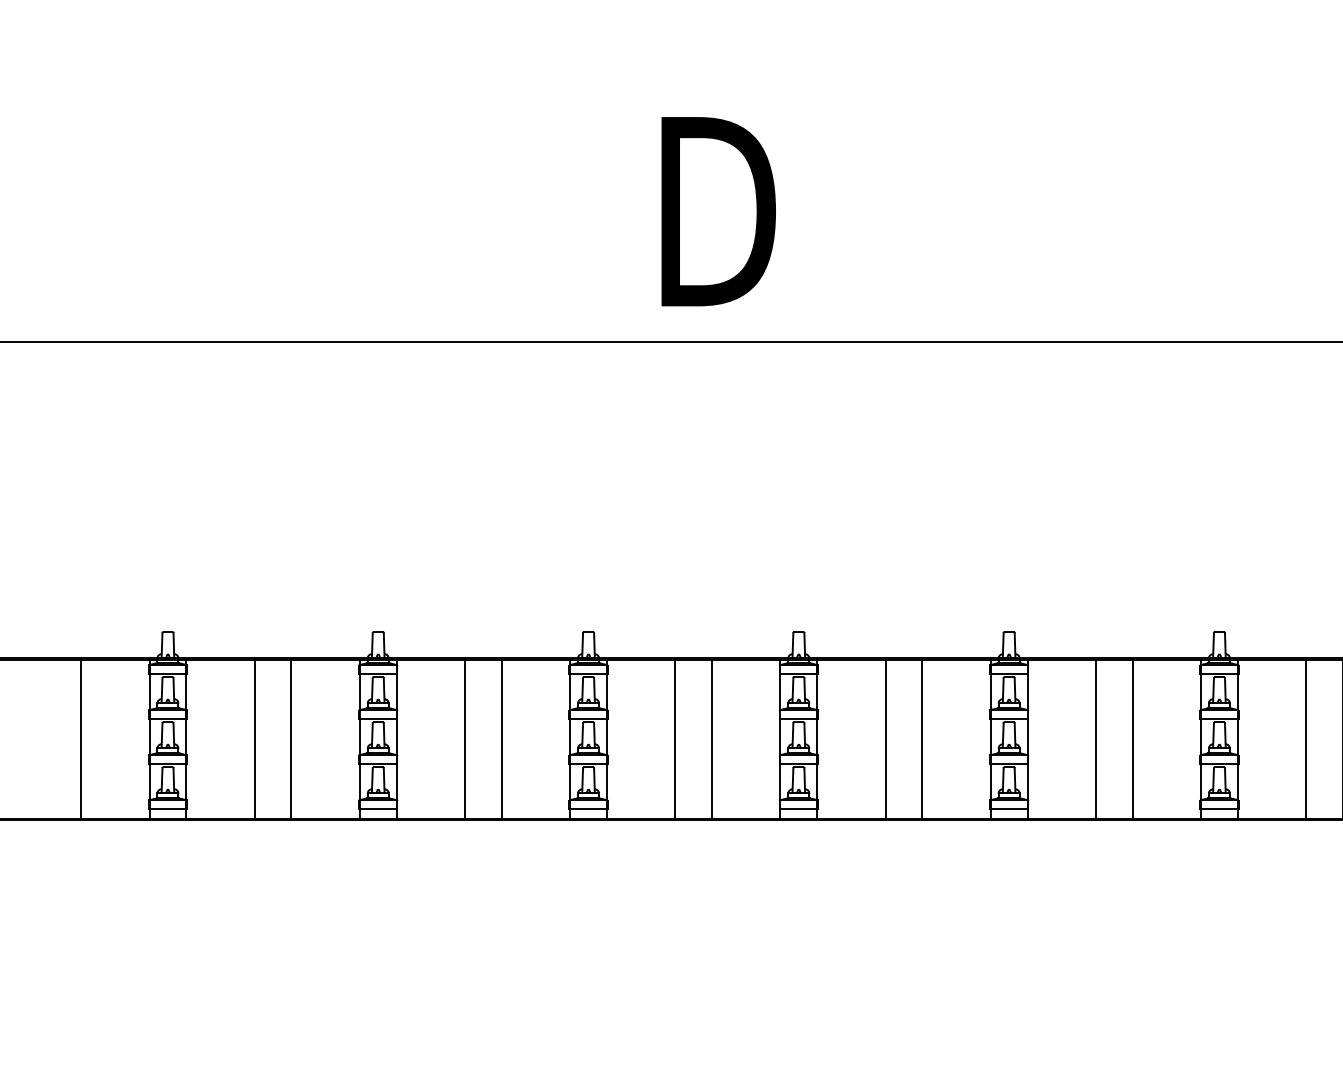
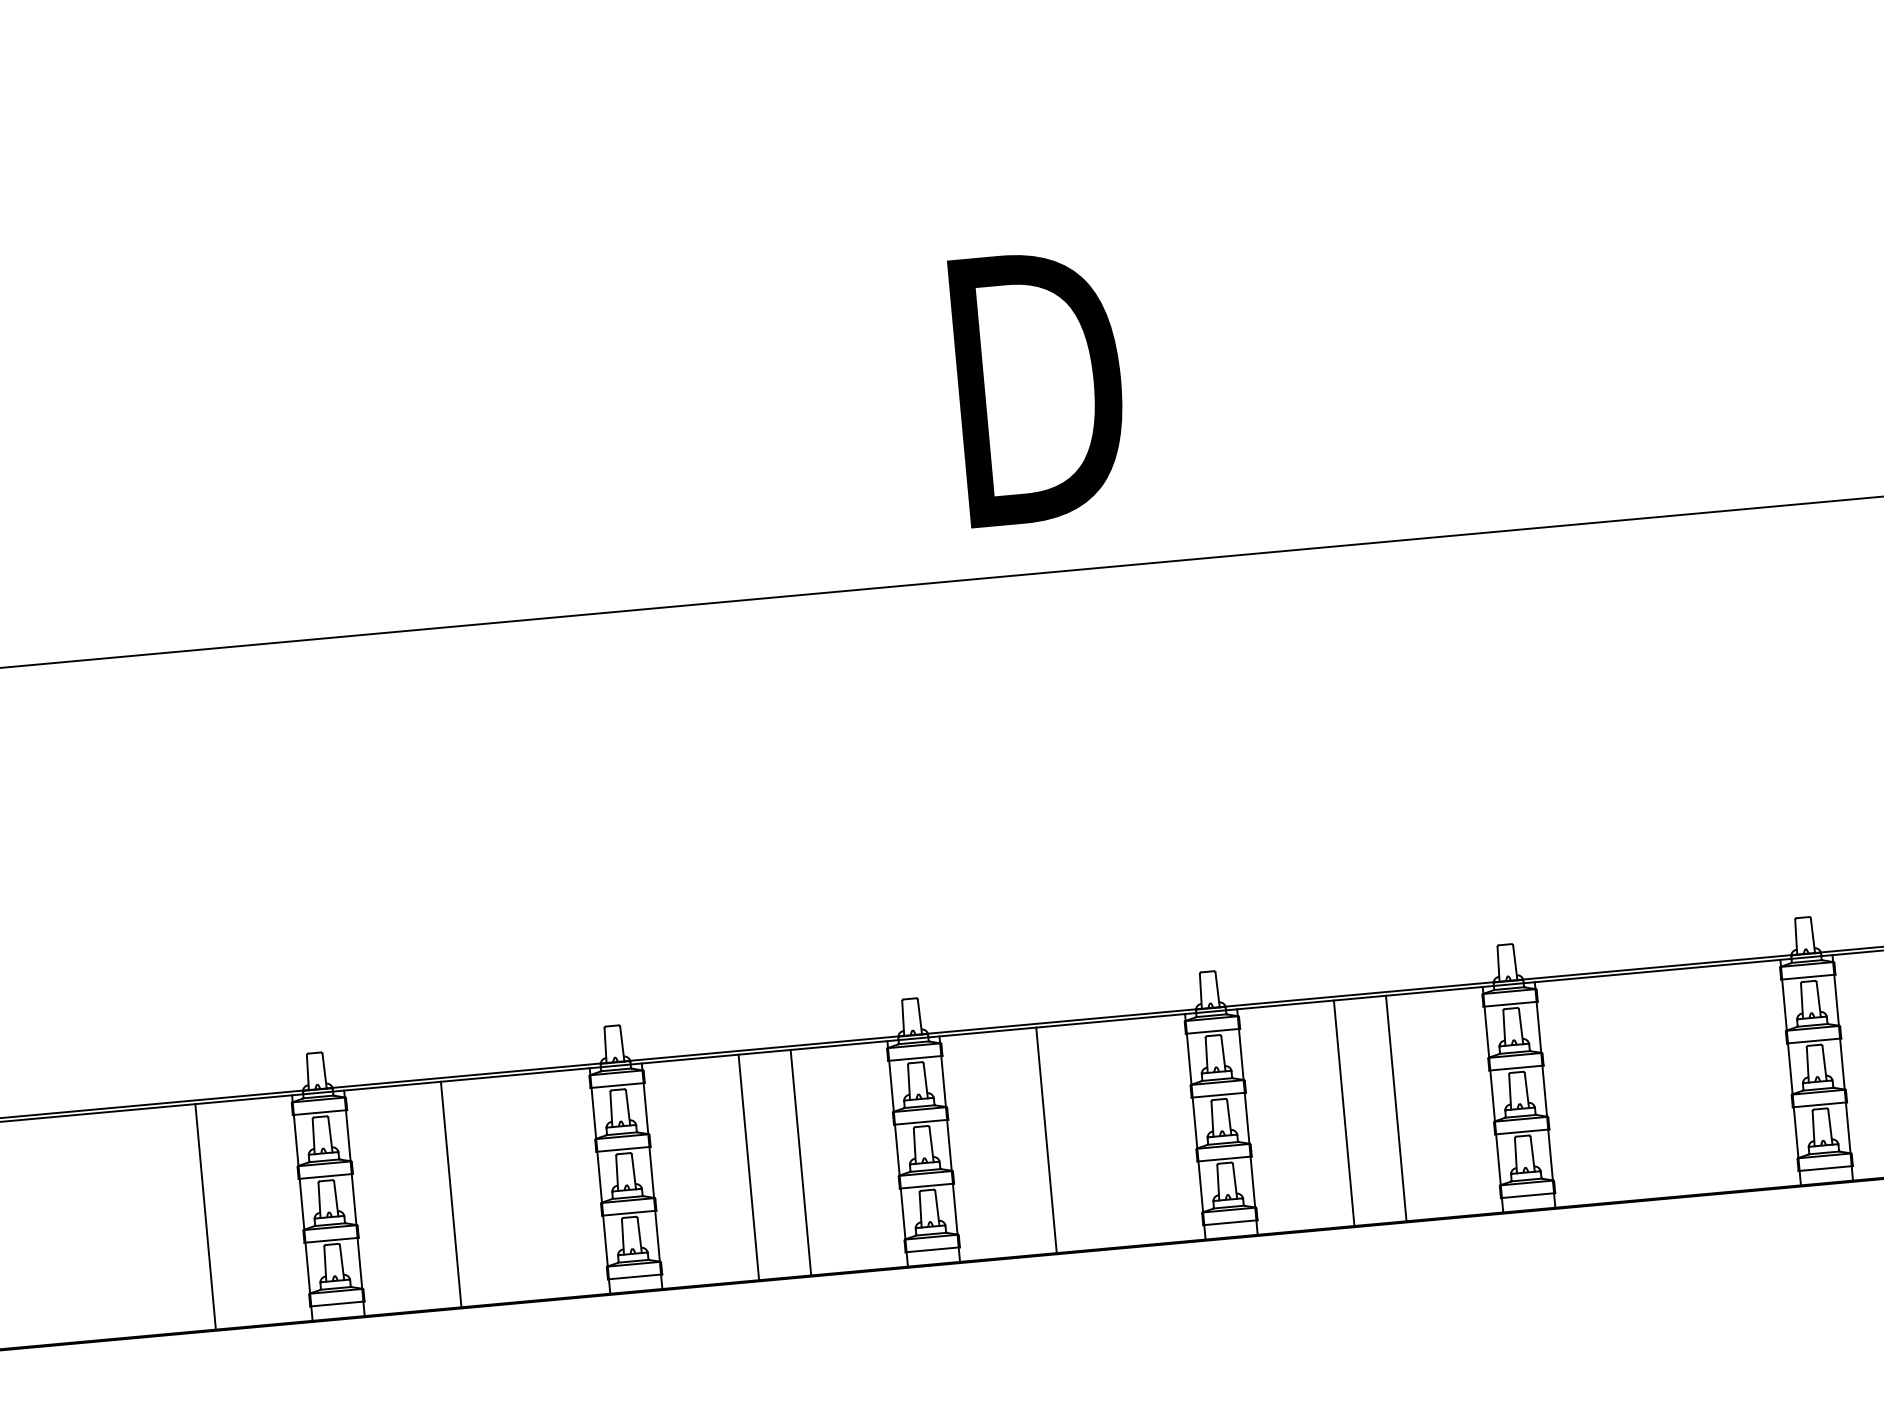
line: (291, 739) -> (503, 1189), removed
line: (712, 739) -> (1099, 1135), removed
line: (1095, 739) -> (1641, 1085), removed
line: (1132, 739) -> (1693, 1080), removed

